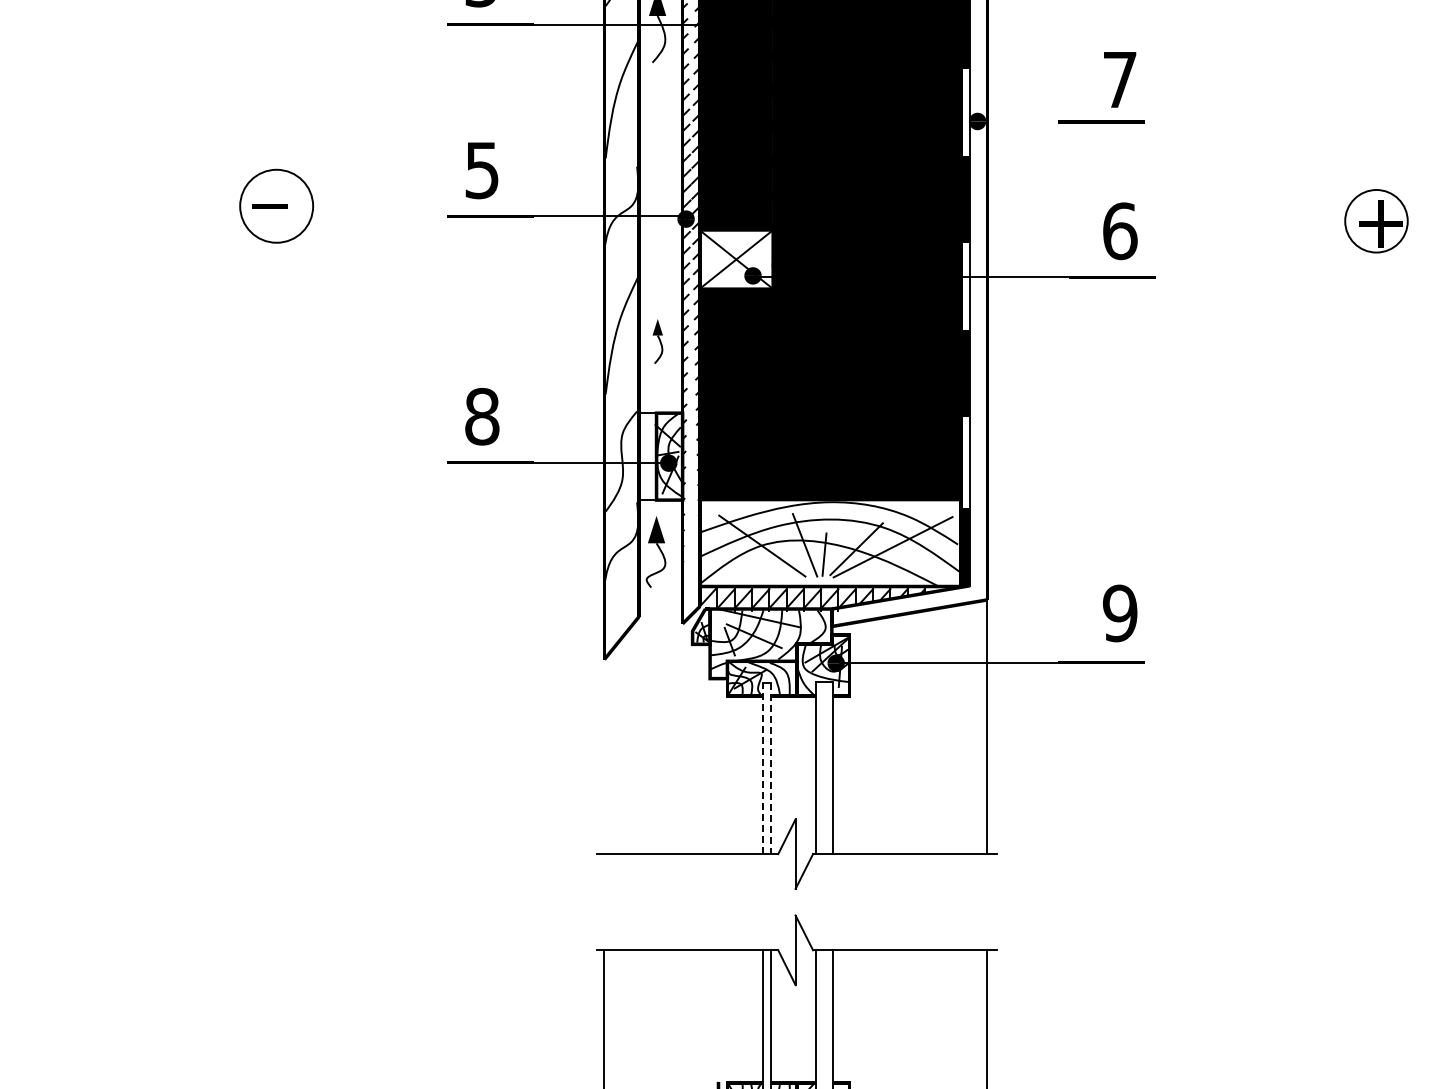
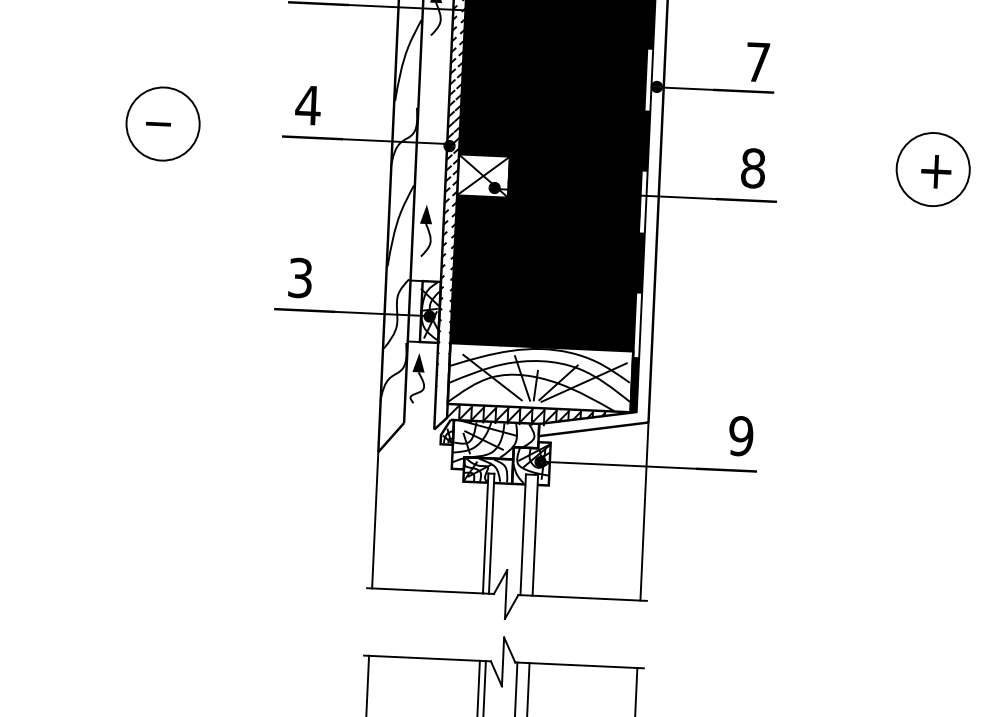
line: (1022, 122) -> (688, 89), added
text: (482, 170) -> (308, 105), 5 -> 4
circle: (276, 206) -> (162, 124), size x1.43
circle: (1376, 221) -> (933, 169), size x1.67
text: (1120, 231) -> (753, 168), 6 -> 8
part: (657, 341) -> (425, 230), size x1.67
text: (482, 416) -> (300, 277), 8 -> 3
line: (604, 756) -> (375, 520), added
line: (762, 768) -> (485, 533), dashed -> solid
line: (771, 768) -> (491, 533), dashed -> solid

